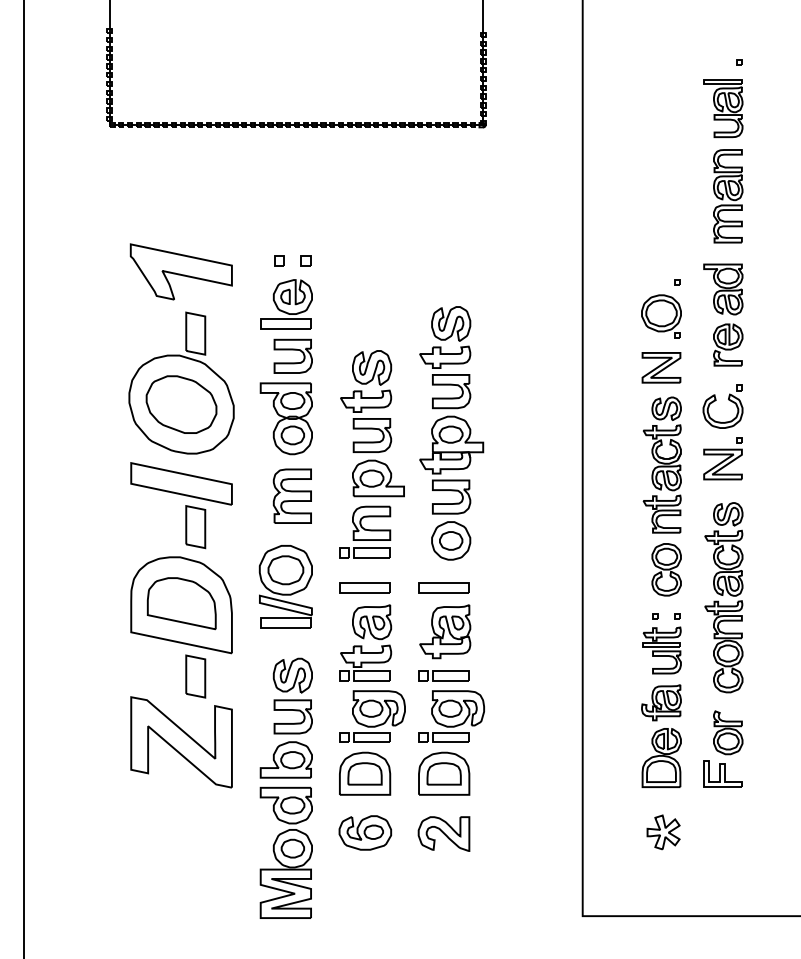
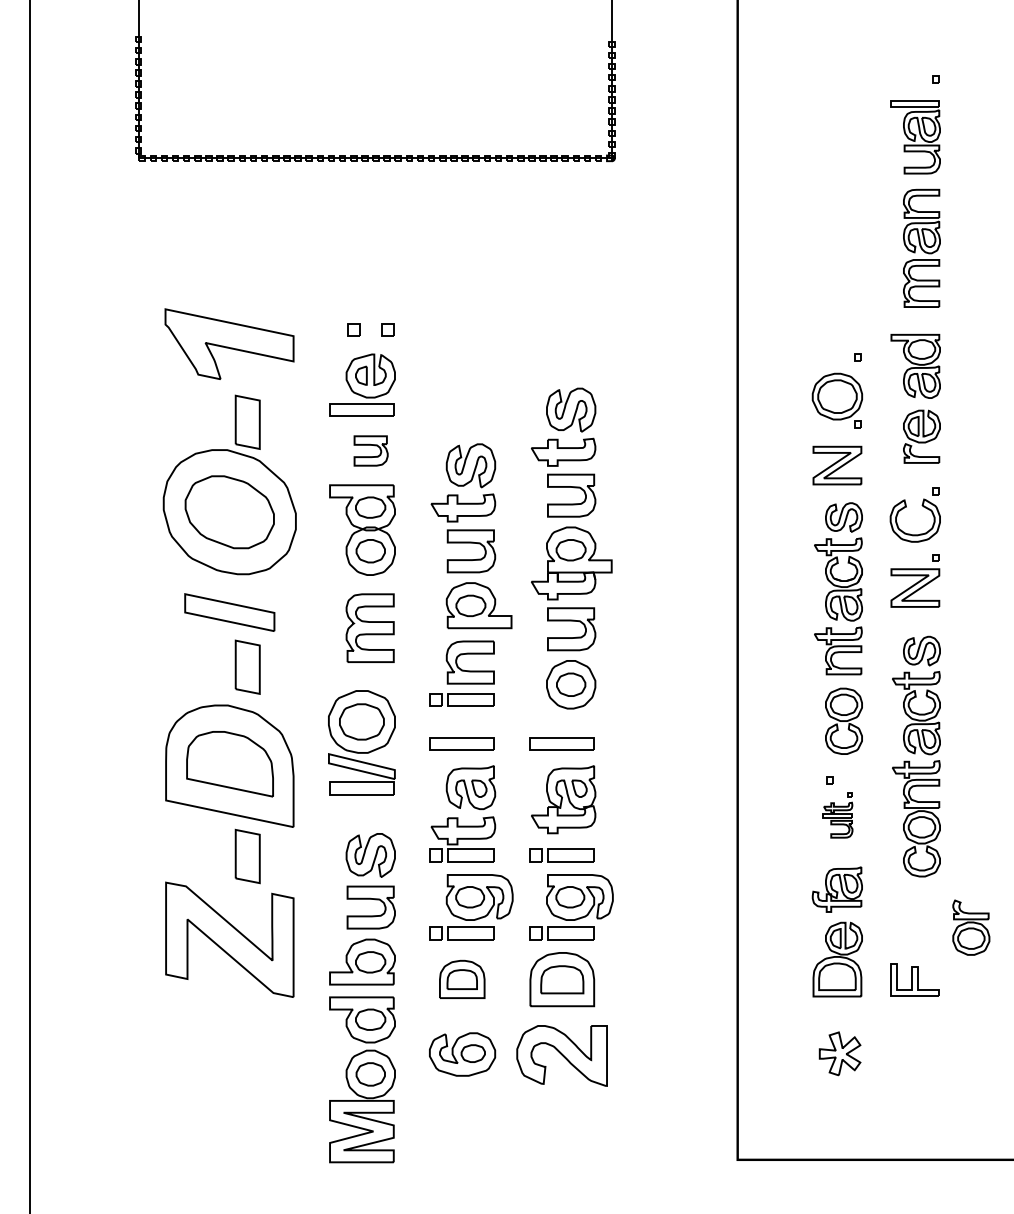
part: (292, 355) -> (370, 450), size x0.7
part: (181, 483) -> (229, 612), size x0.7
part: (661, 643) -> (837, 814), size x0.6
part: (728, 732) -> (971, 927), moved
part: (365, 773) -> (462, 979), size x0.7
part: (443, 833) -> (561, 1055), size x1.4

